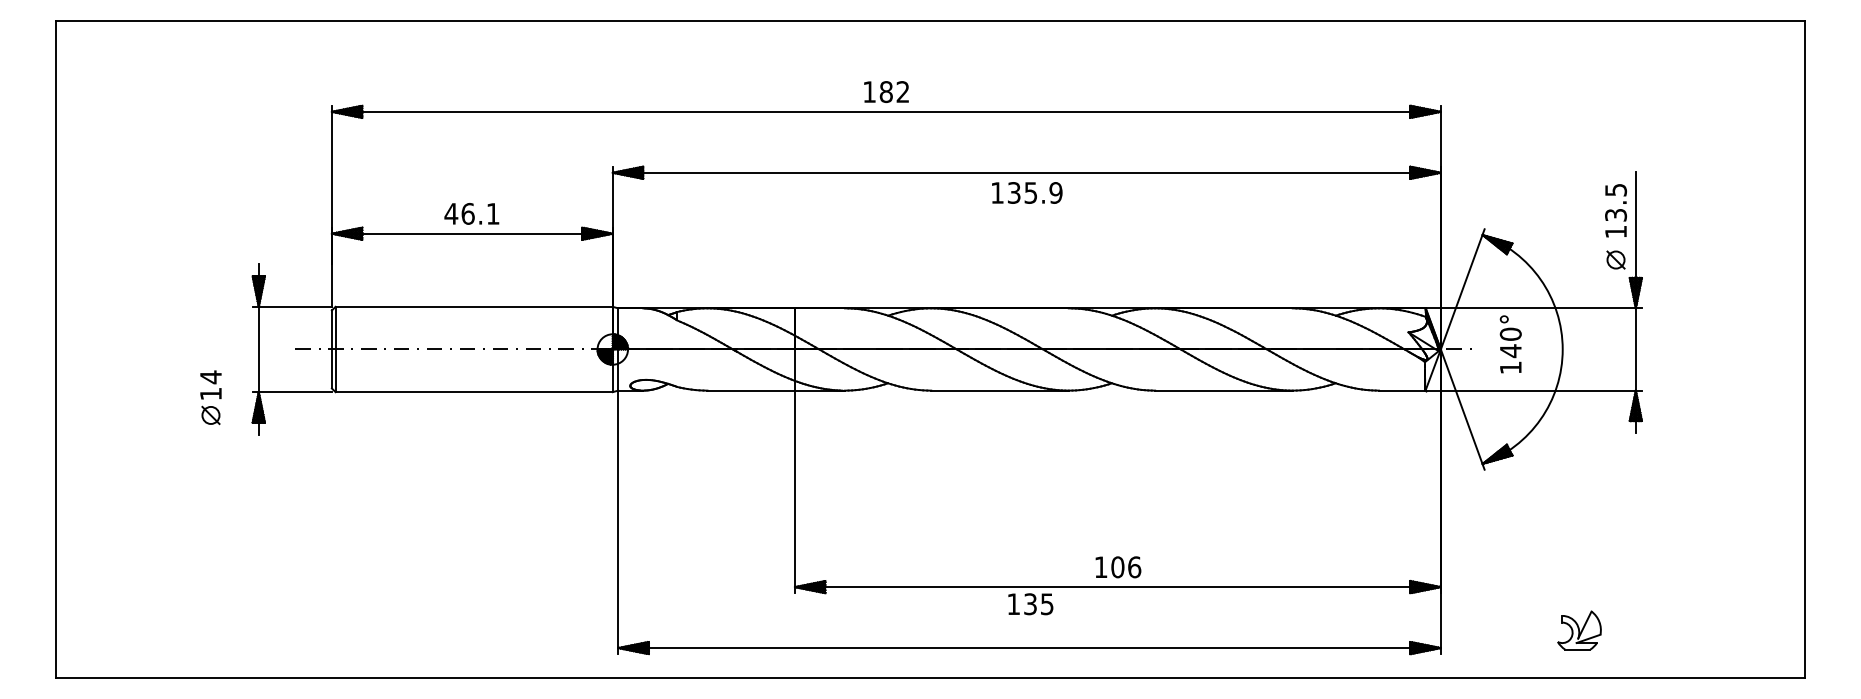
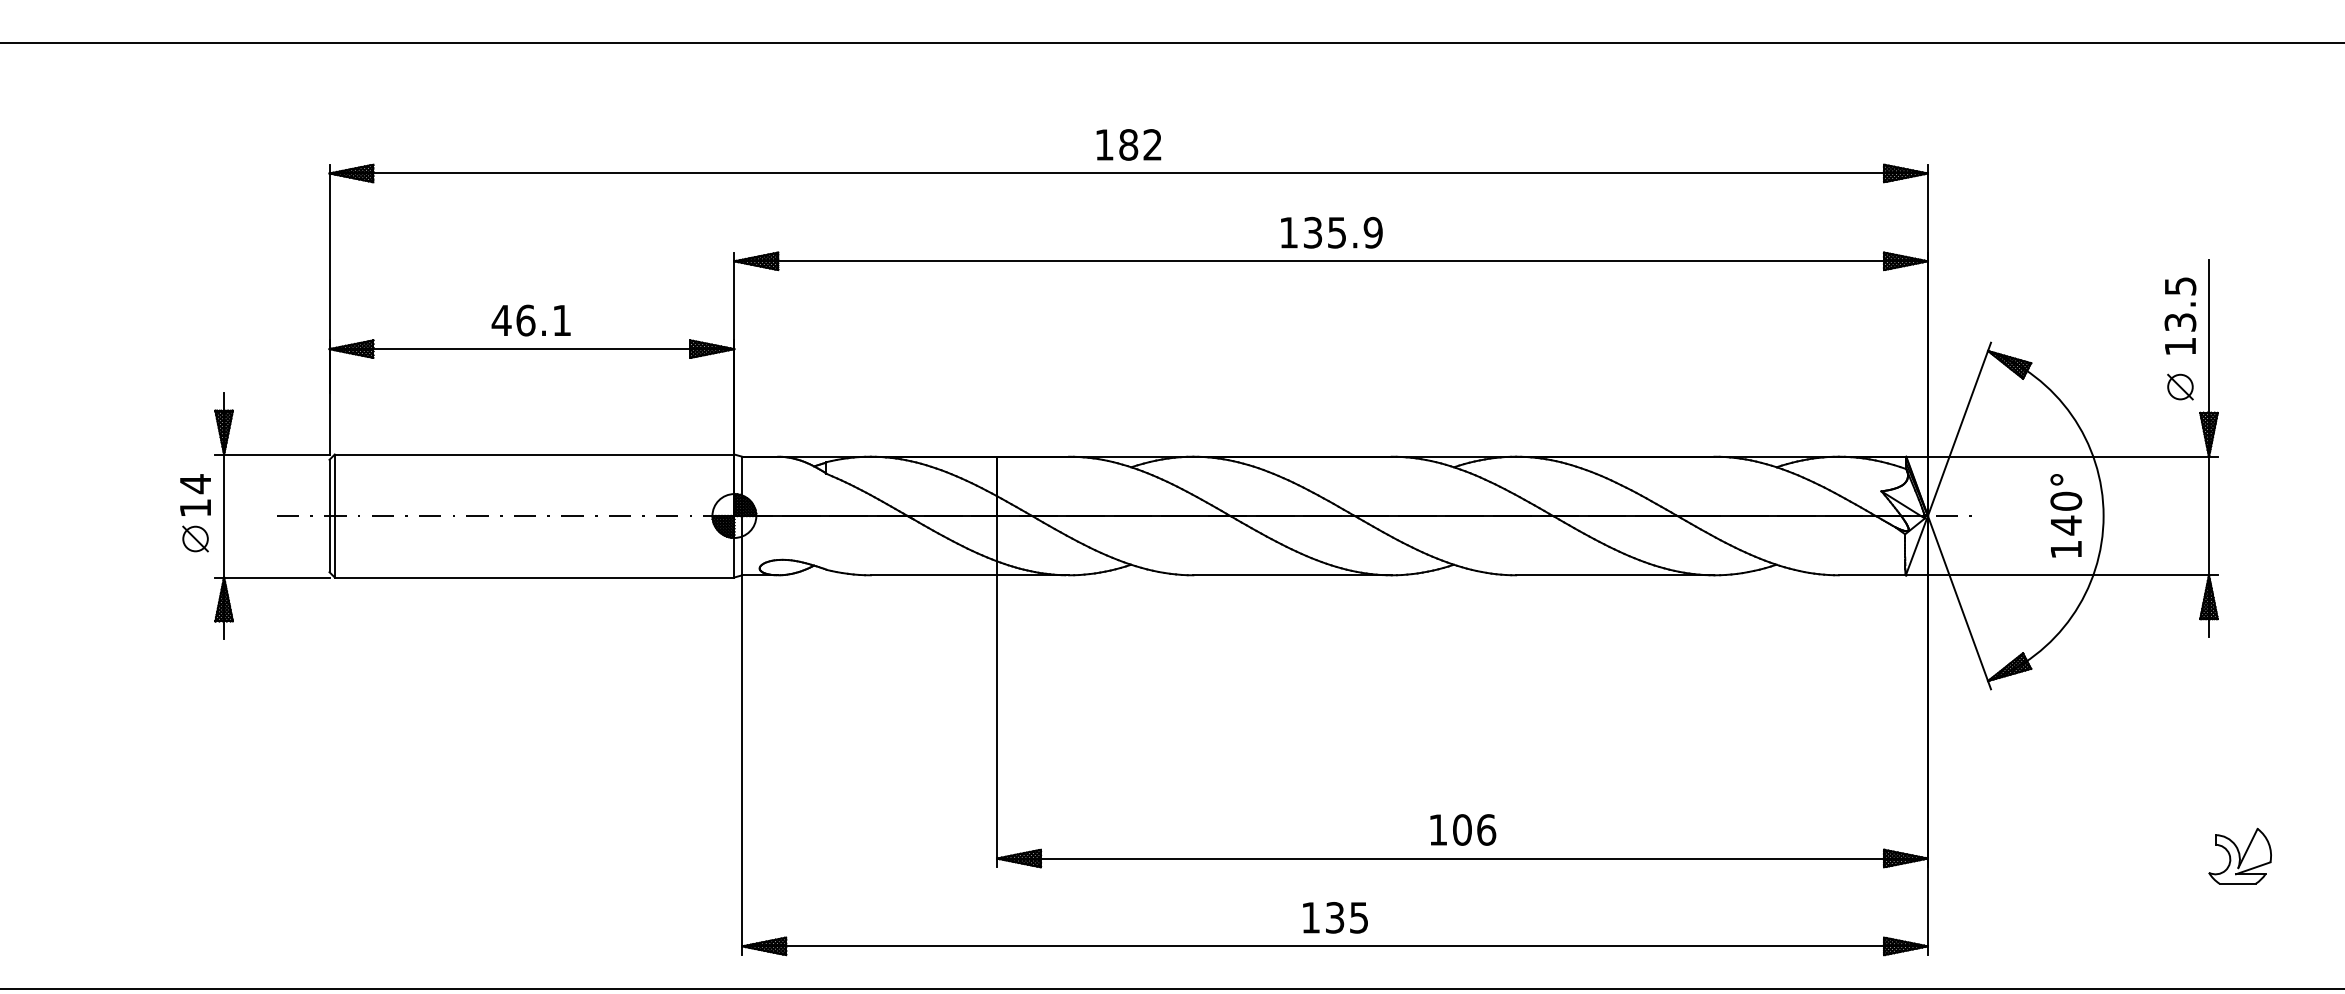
text: (1027, 192) -> (1332, 232), moved
text: (1510, 344) -> (2065, 516), moved
part: (210, 397) -> (194, 513), moved
text: (1030, 604) -> (1335, 918), moved
part: (1579, 630) -> (2240, 856), moved

